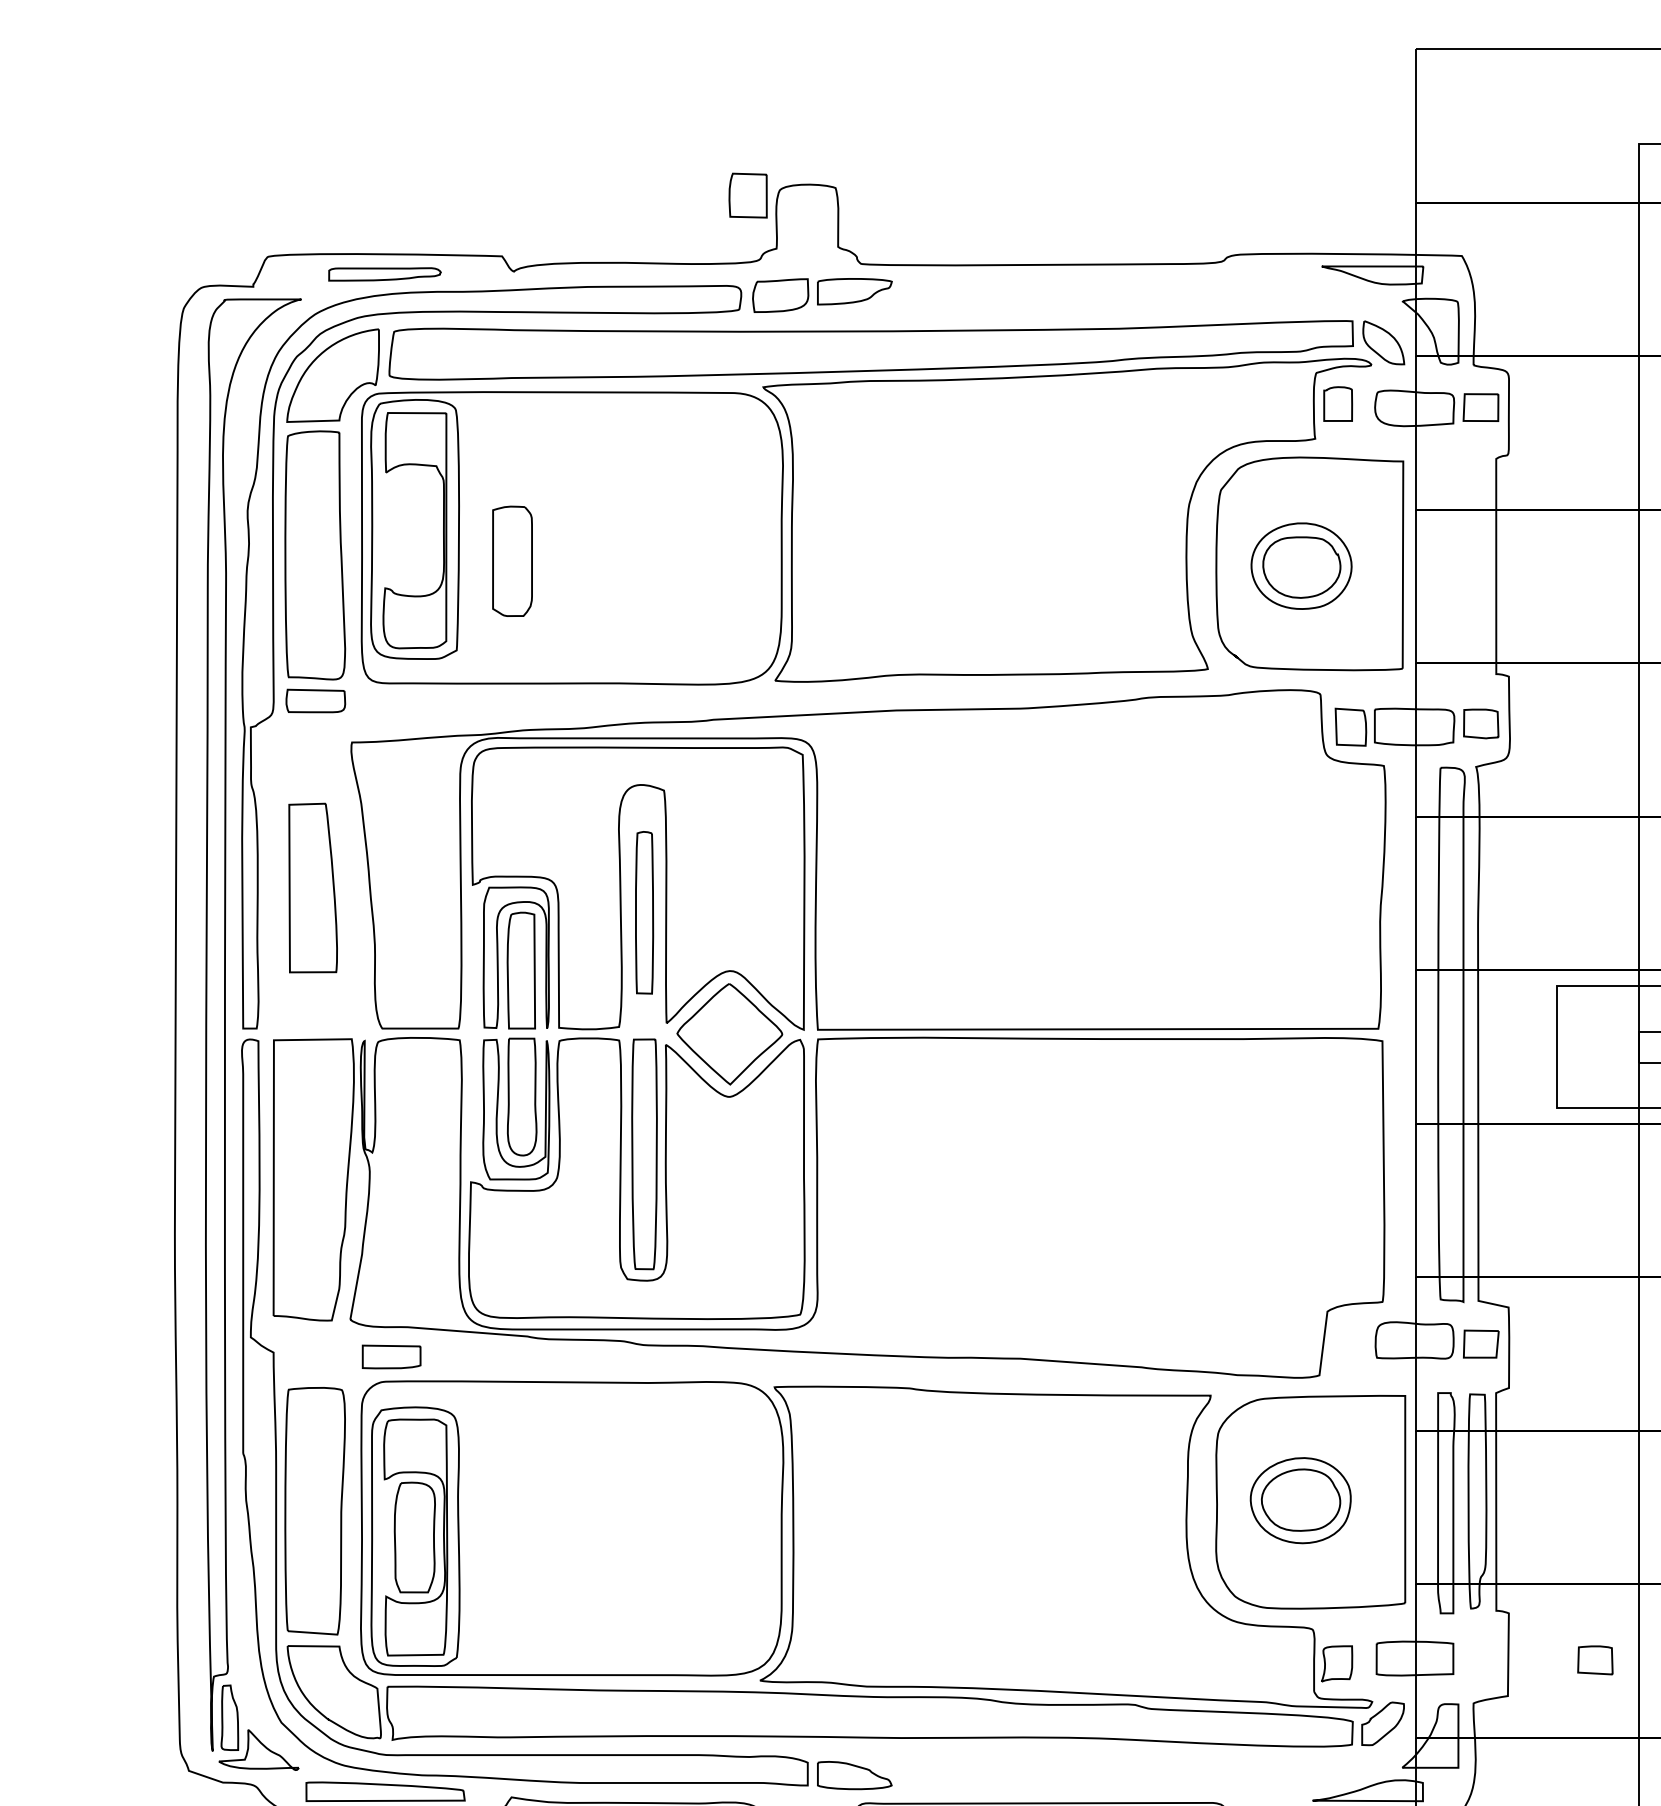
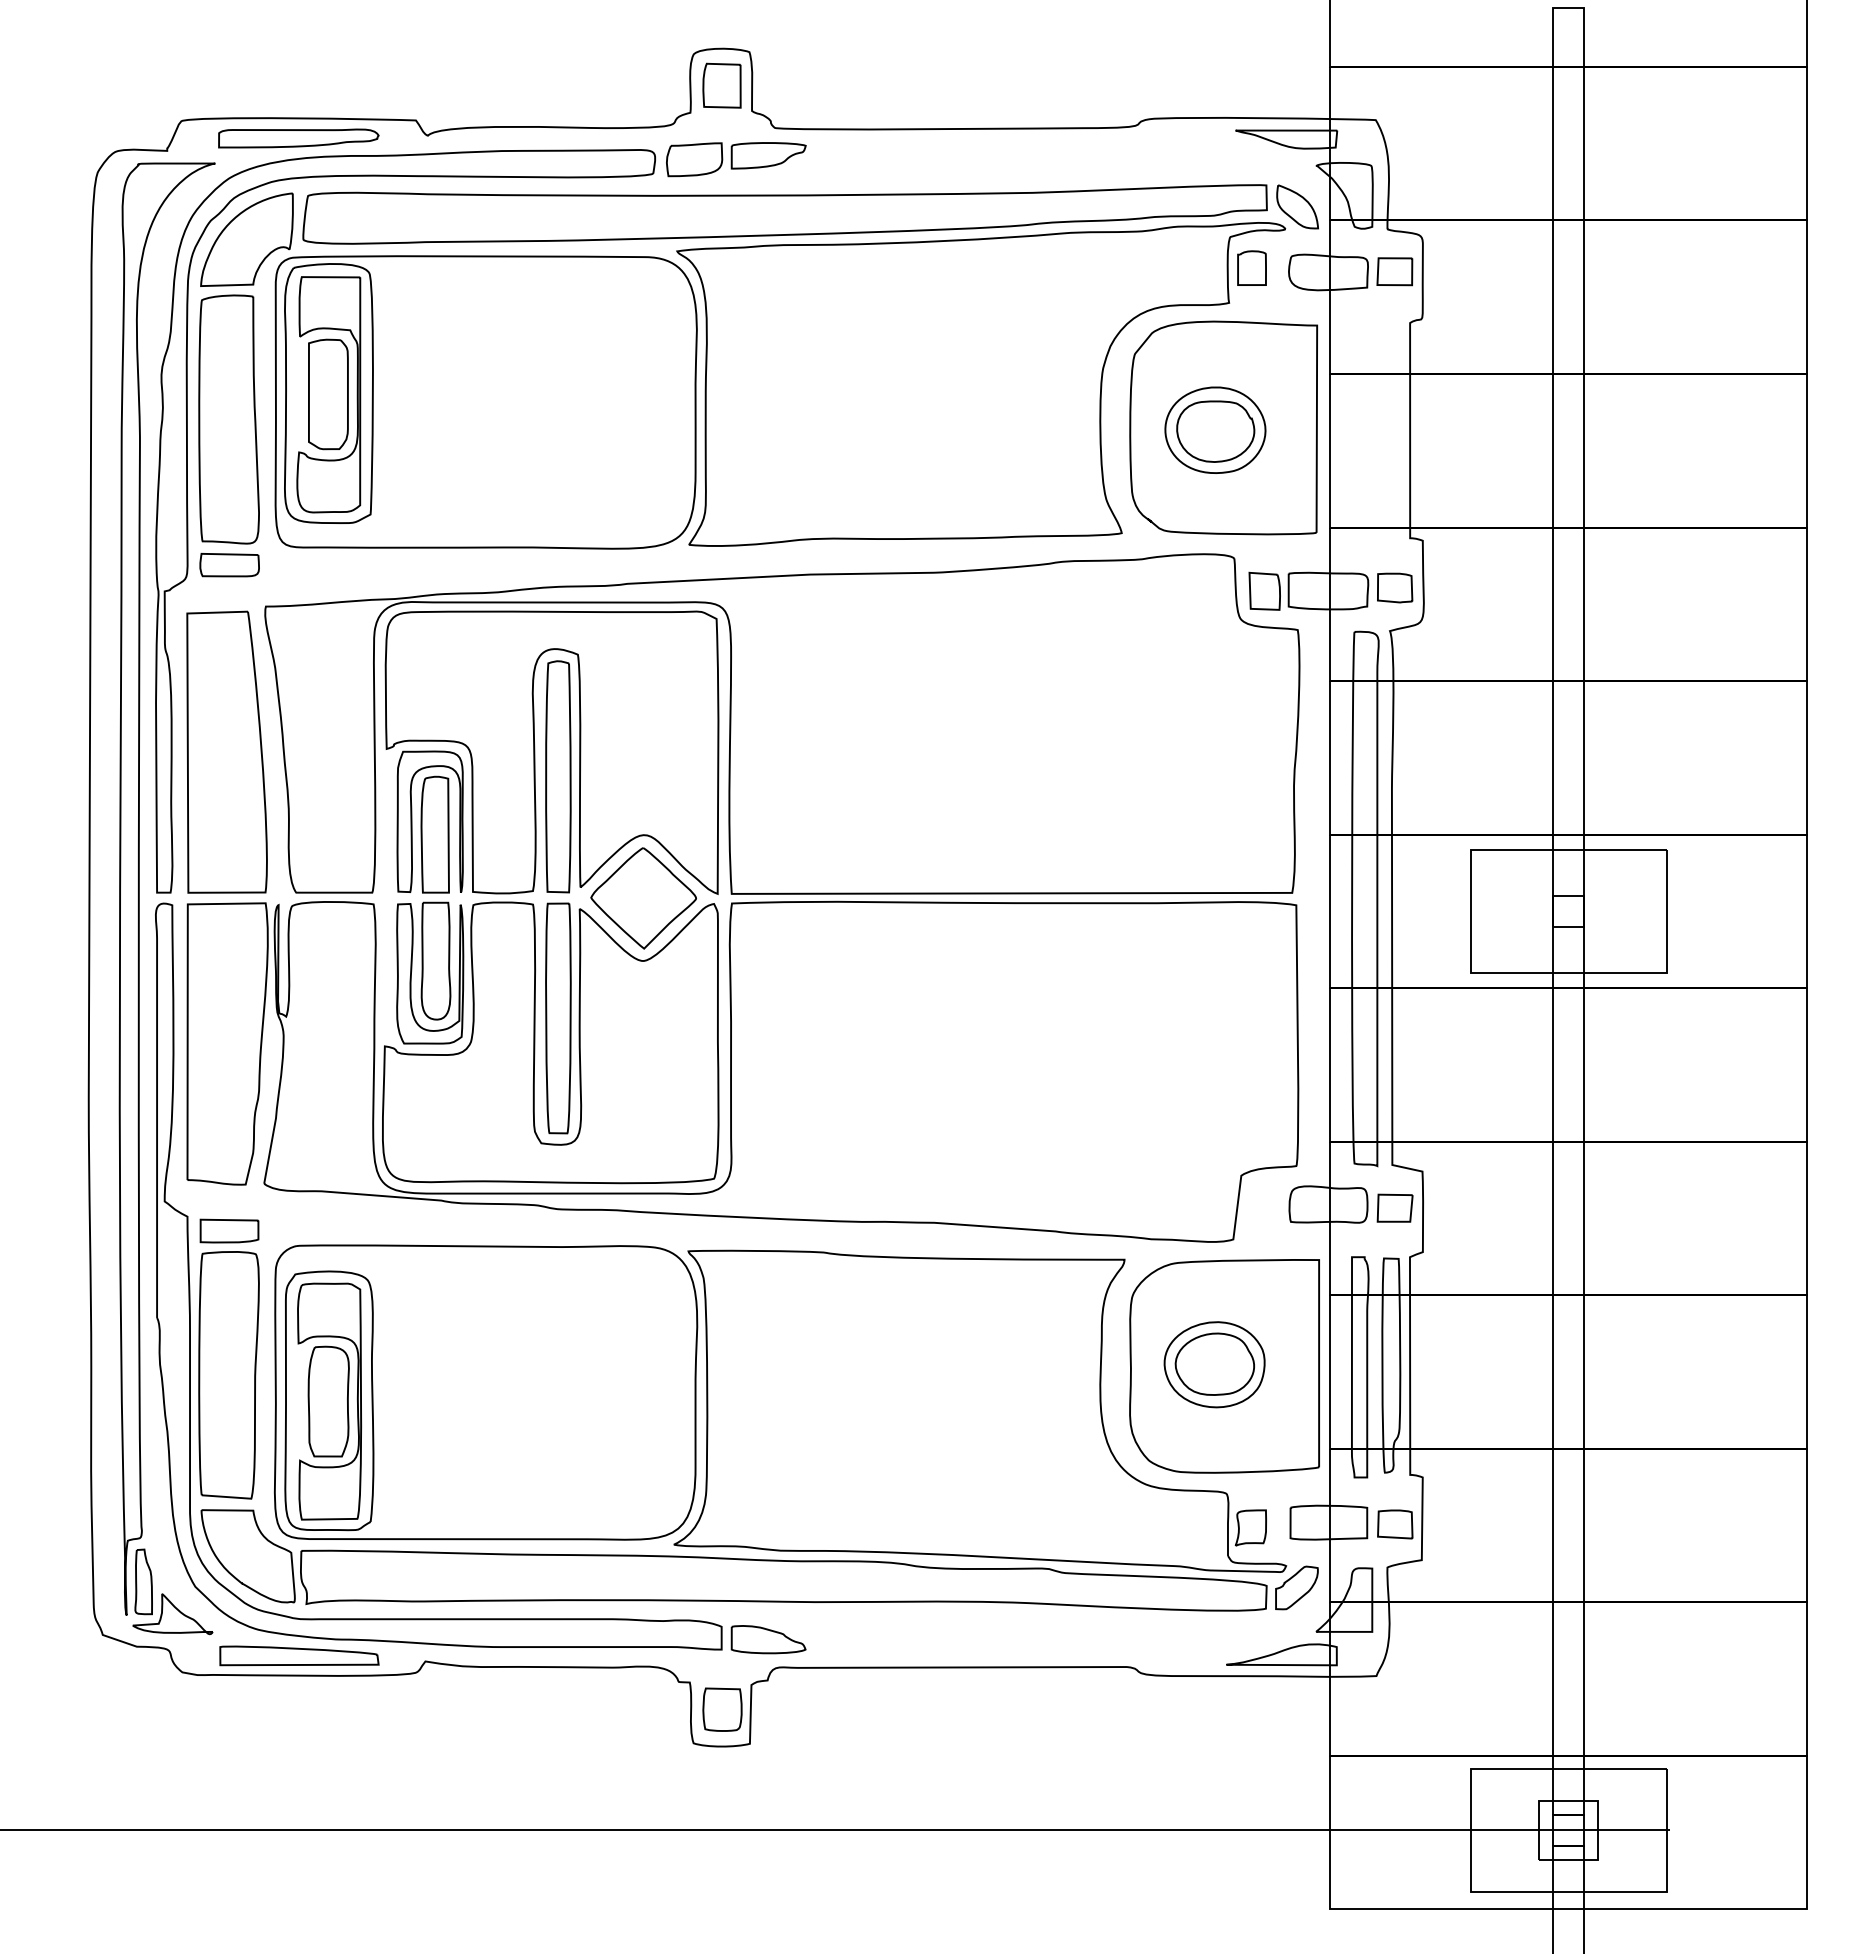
part: (747, 195) -> (721, 85), moved
part: (384, 274) -> (298, 138), size x1.43
part: (512, 561) -> (328, 394), moved
part: (312, 887) -> (226, 751), size x1.67
part: (644, 912) -> (558, 776), size x1.43
part: (391, 1356) -> (229, 1230), moved
part: (1595, 1660) -> (1395, 1524), moved

